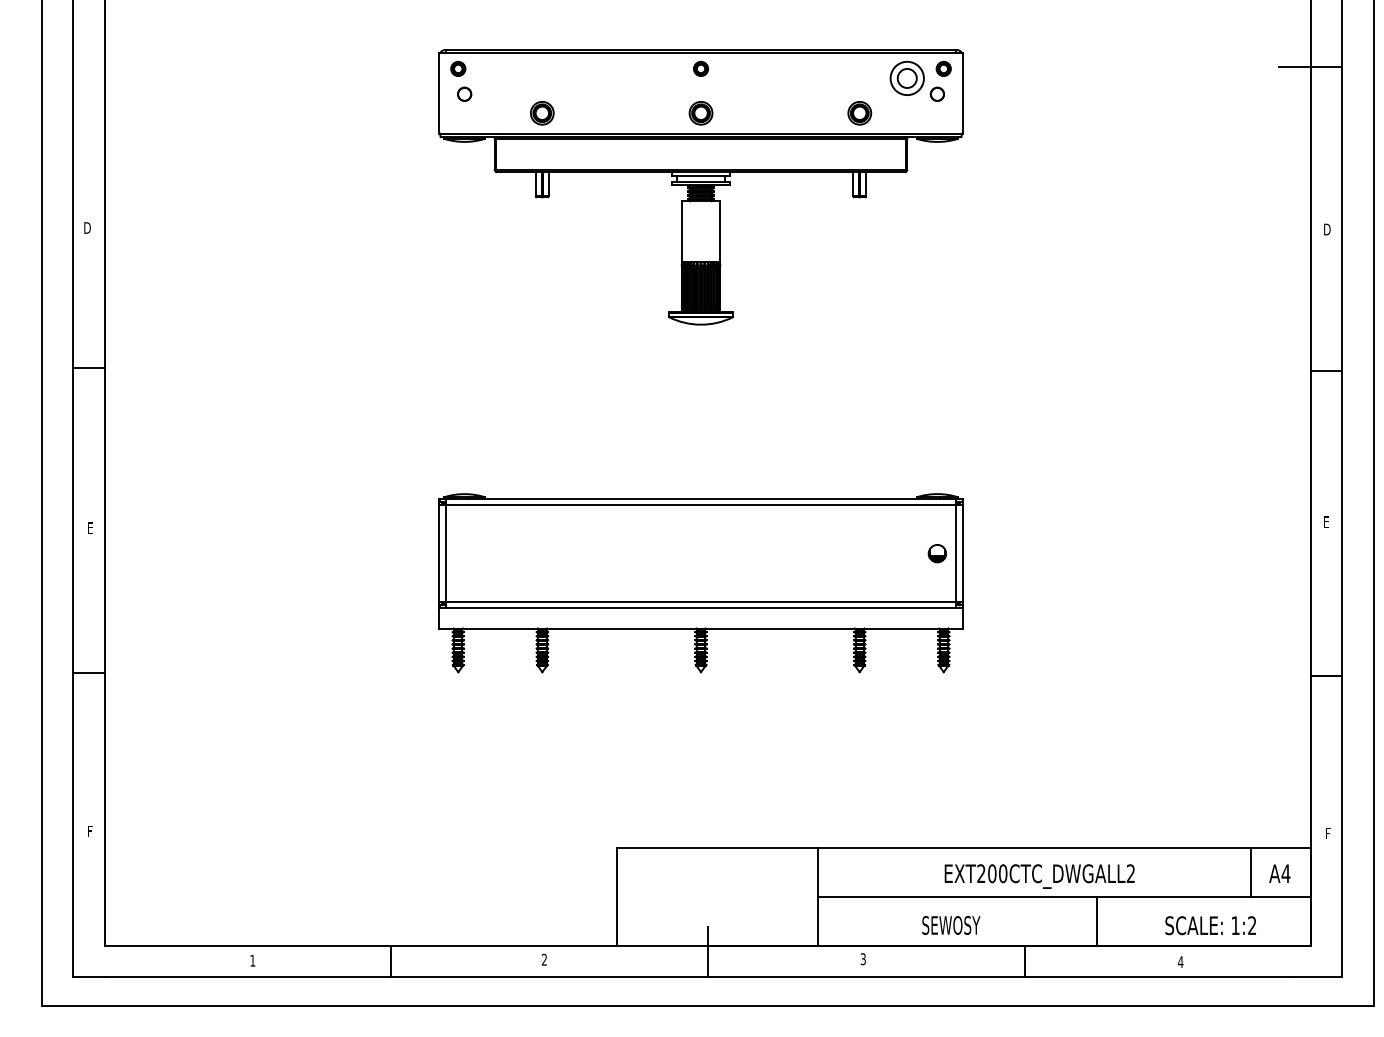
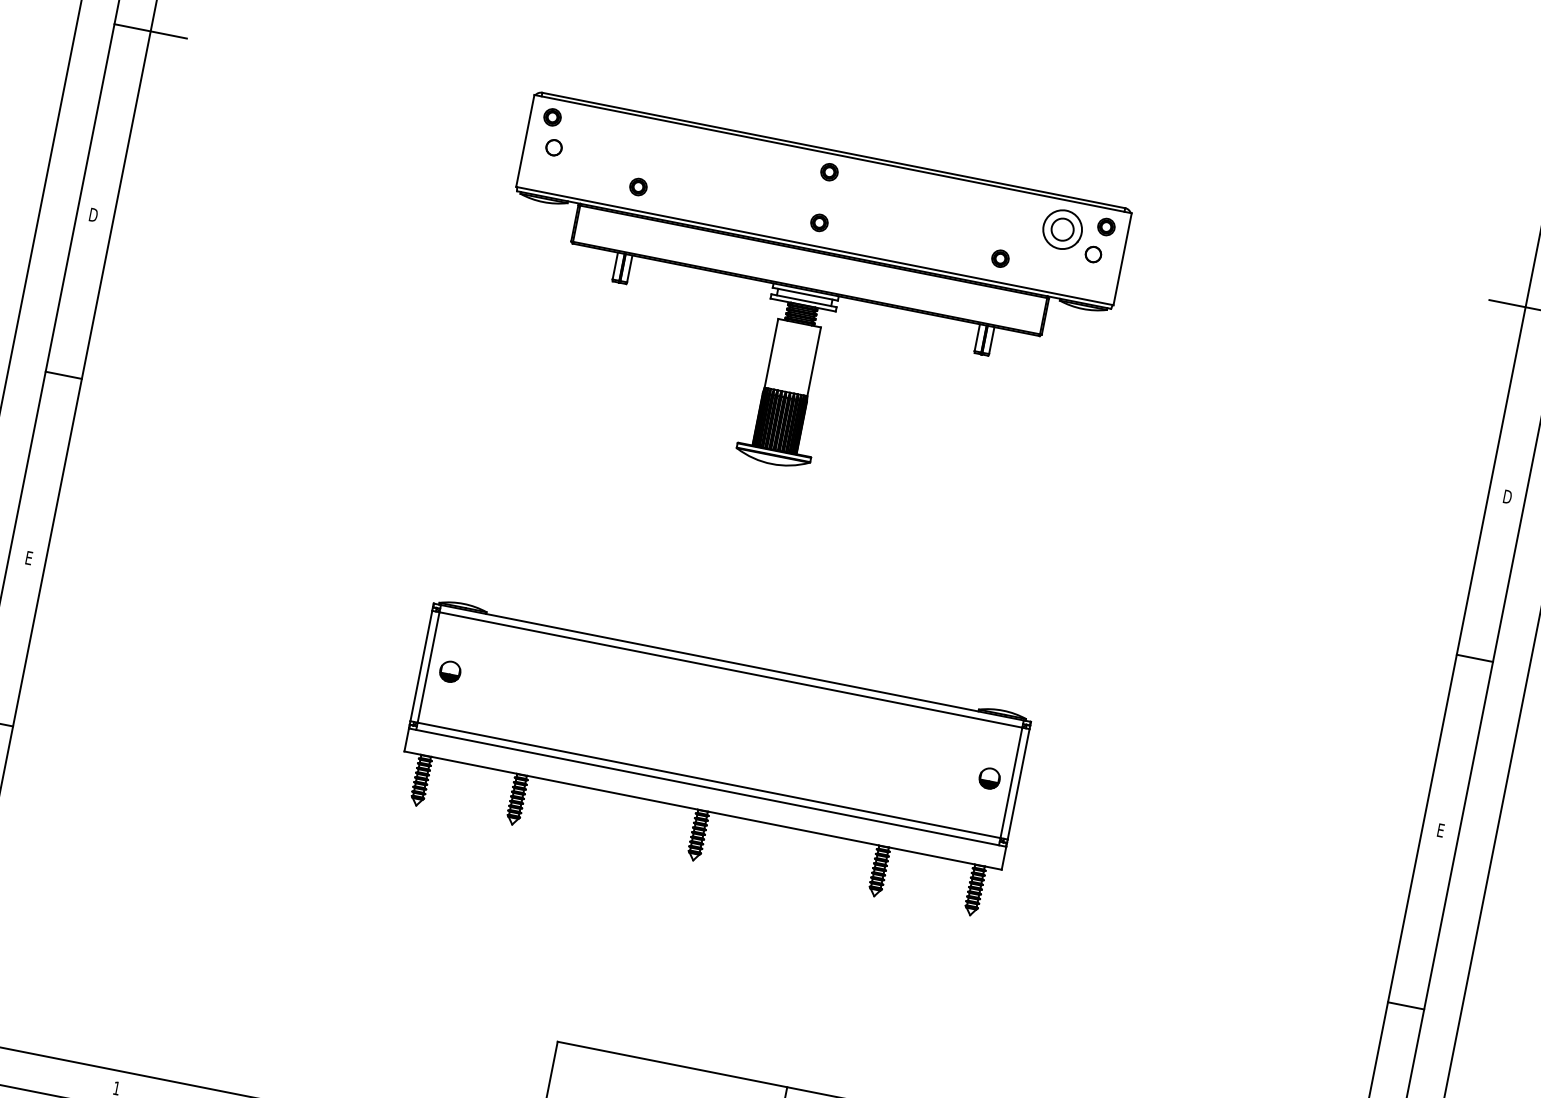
line: (104, 63) -> (150, 31), added
part: (542, 113) -> (638, 187), size x0.62
part: (700, 113) -> (818, 222), size x0.62
part: (859, 113) -> (1000, 258), size x0.62
part: (464, 553) -> (450, 671), added

